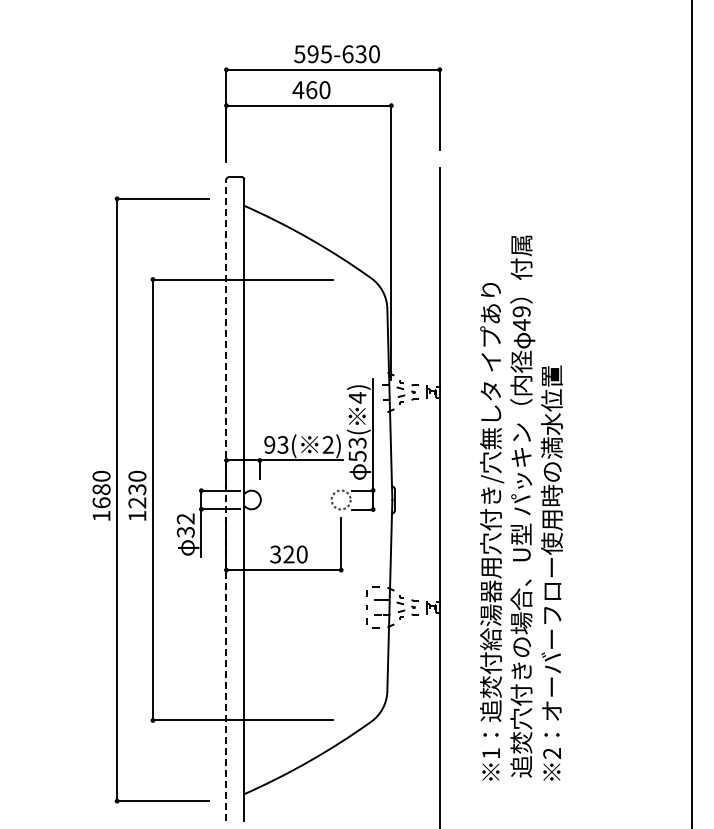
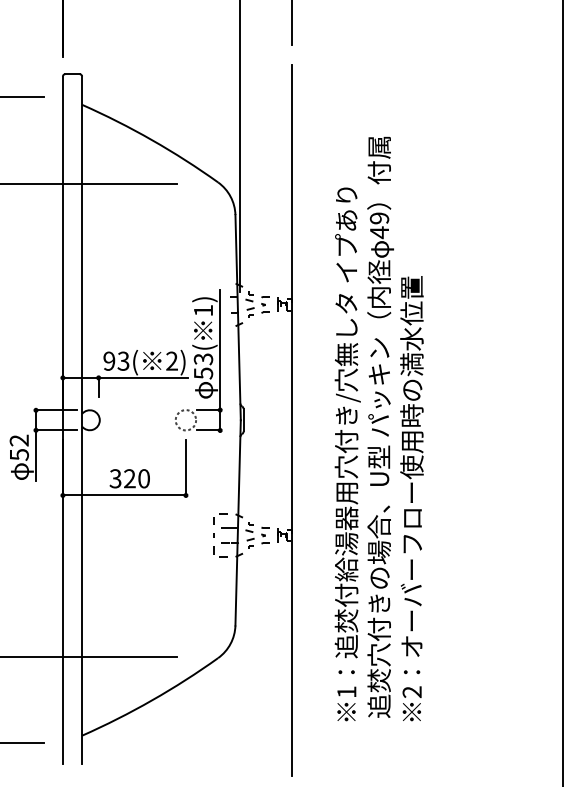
text: (357, 397) -> (203, 310), 4) -> 1)
line: (226, 500) -> (62, 420), dashed -> solid
text: (185, 531) -> (18, 454), 32 -> 52

